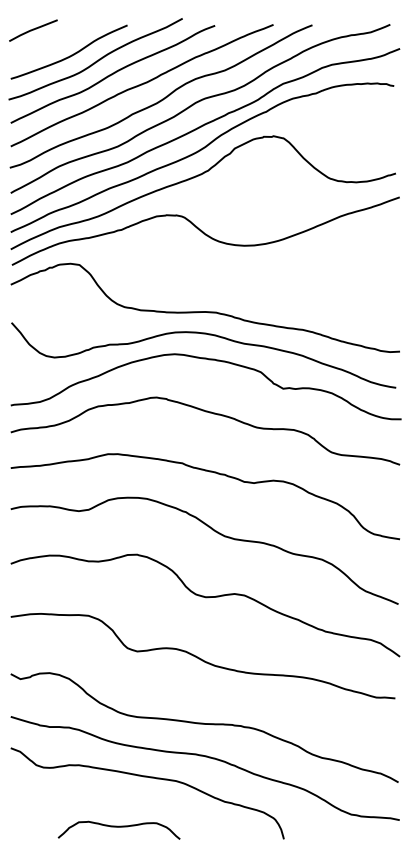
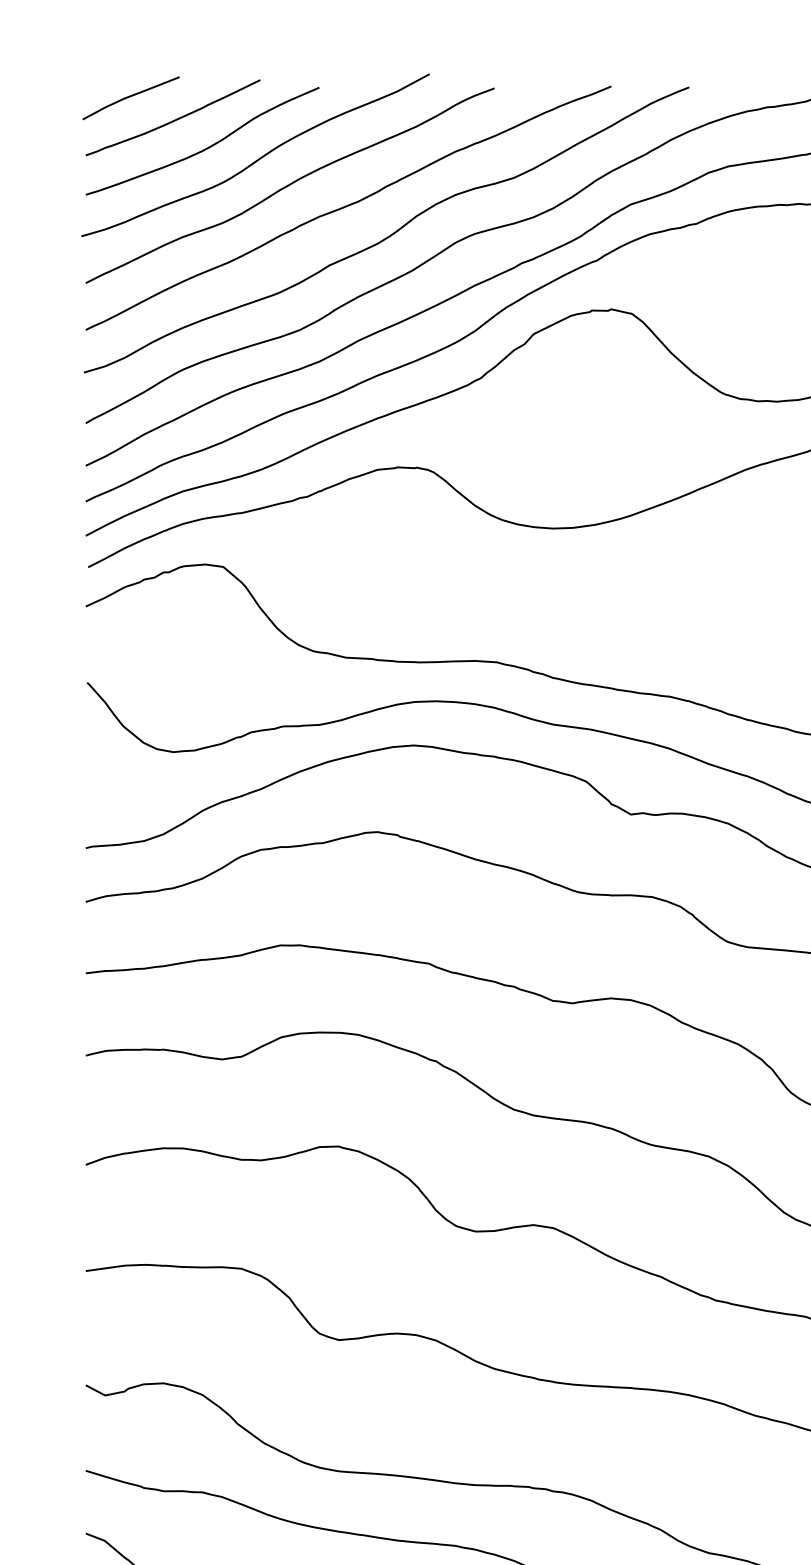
curve: (55, 40) -> (175, 117), added

